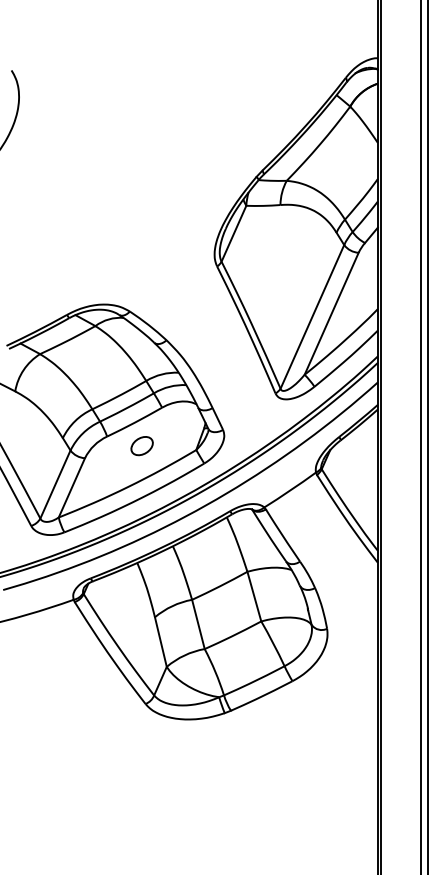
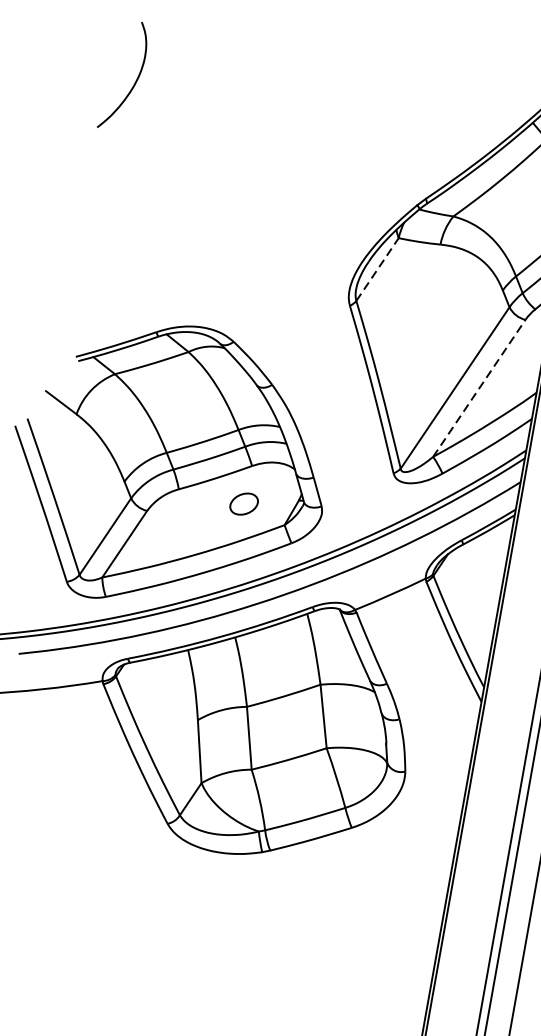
line: (233, 233) -> (377, 269), solid -> dashed
line: (331, 313) -> (479, 387), solid -> dashed
part: (141, 446) -> (243, 504), moved

